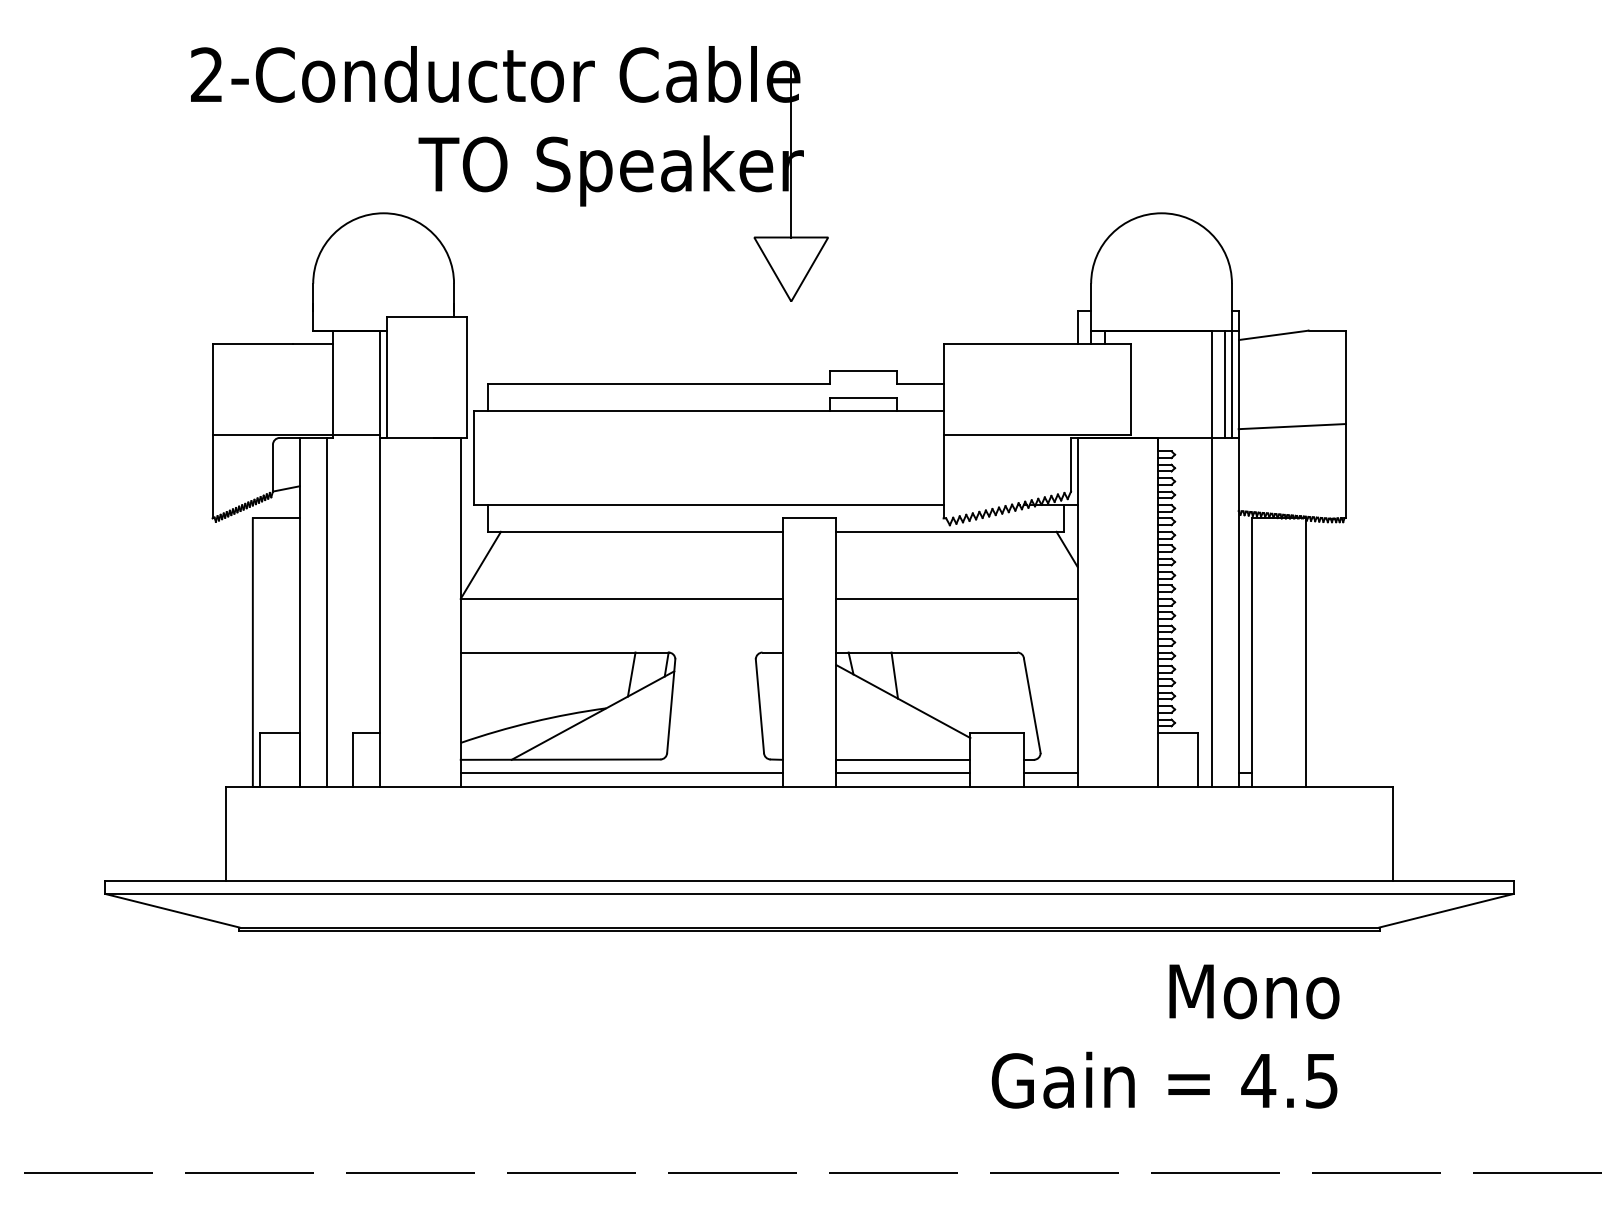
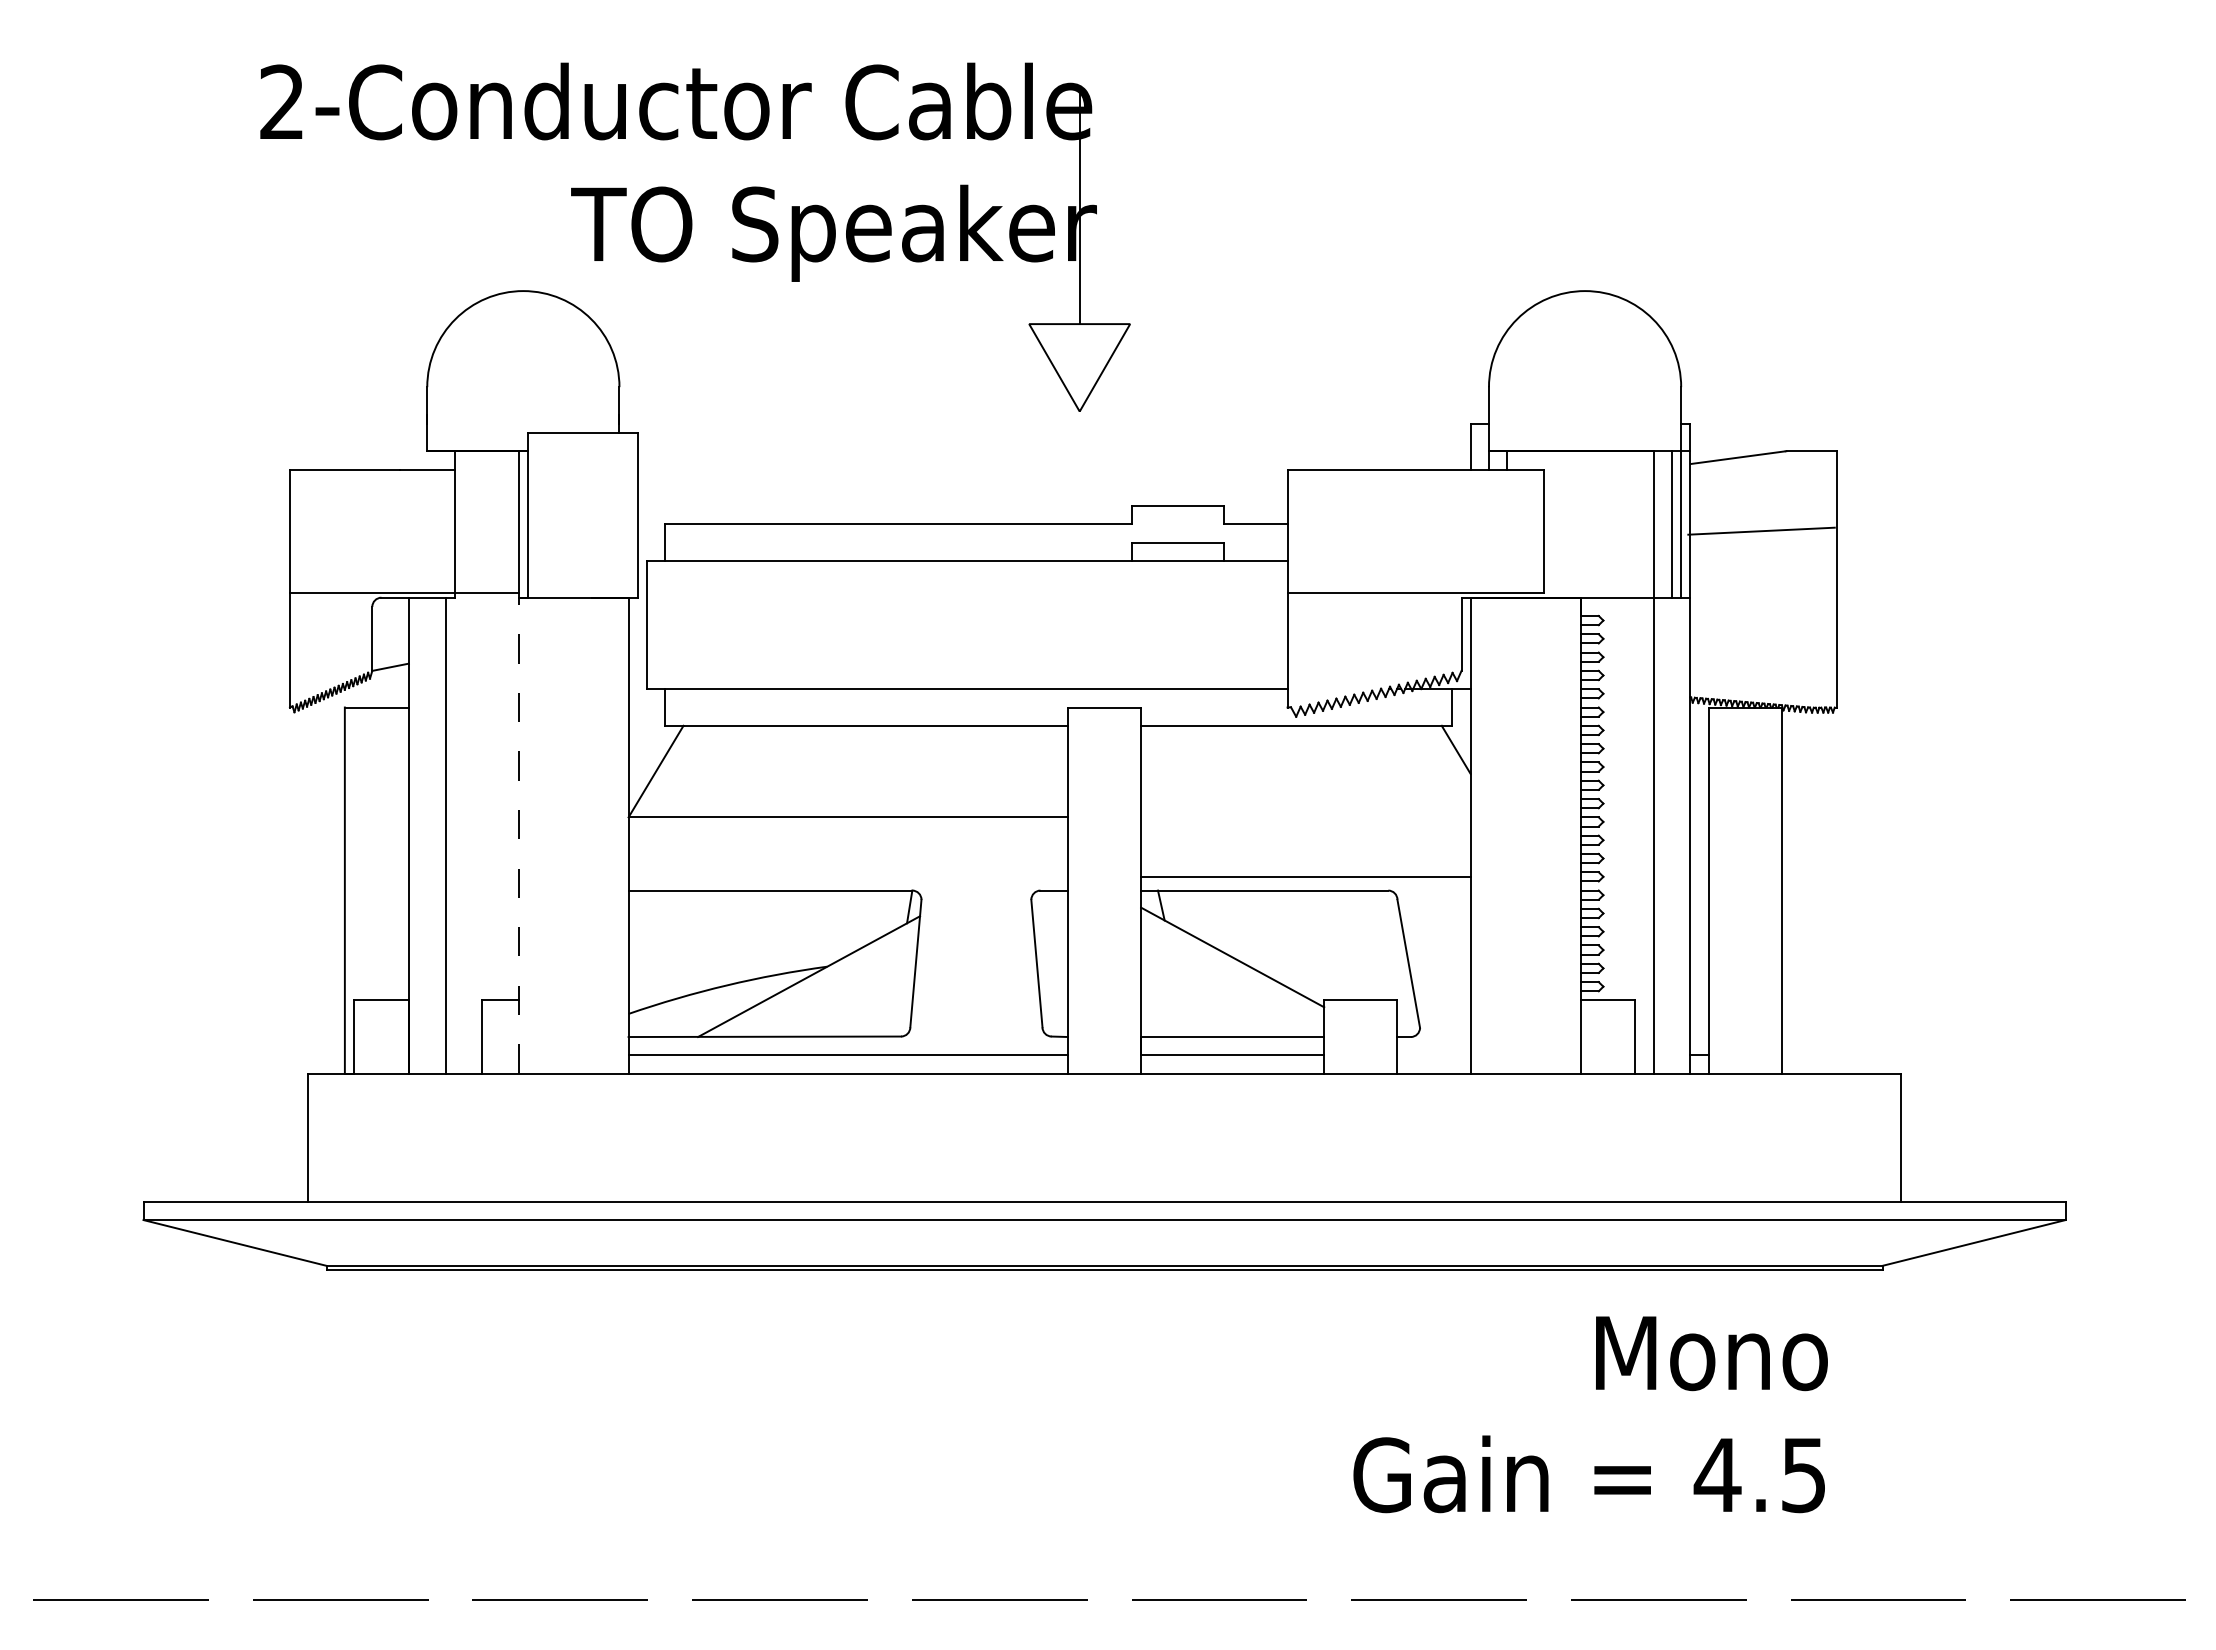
line: (1292, 426) -> (1761, 530), moved
line: (956, 599) -> (1305, 877), moved
line: (380, 612) -> (518, 835), solid -> dashed
line: (631, 674) -> (861, 920), removed
line: (894, 675) -> (1220, 921), removed
line: (1050, 773) -> (1433, 1055), removed

